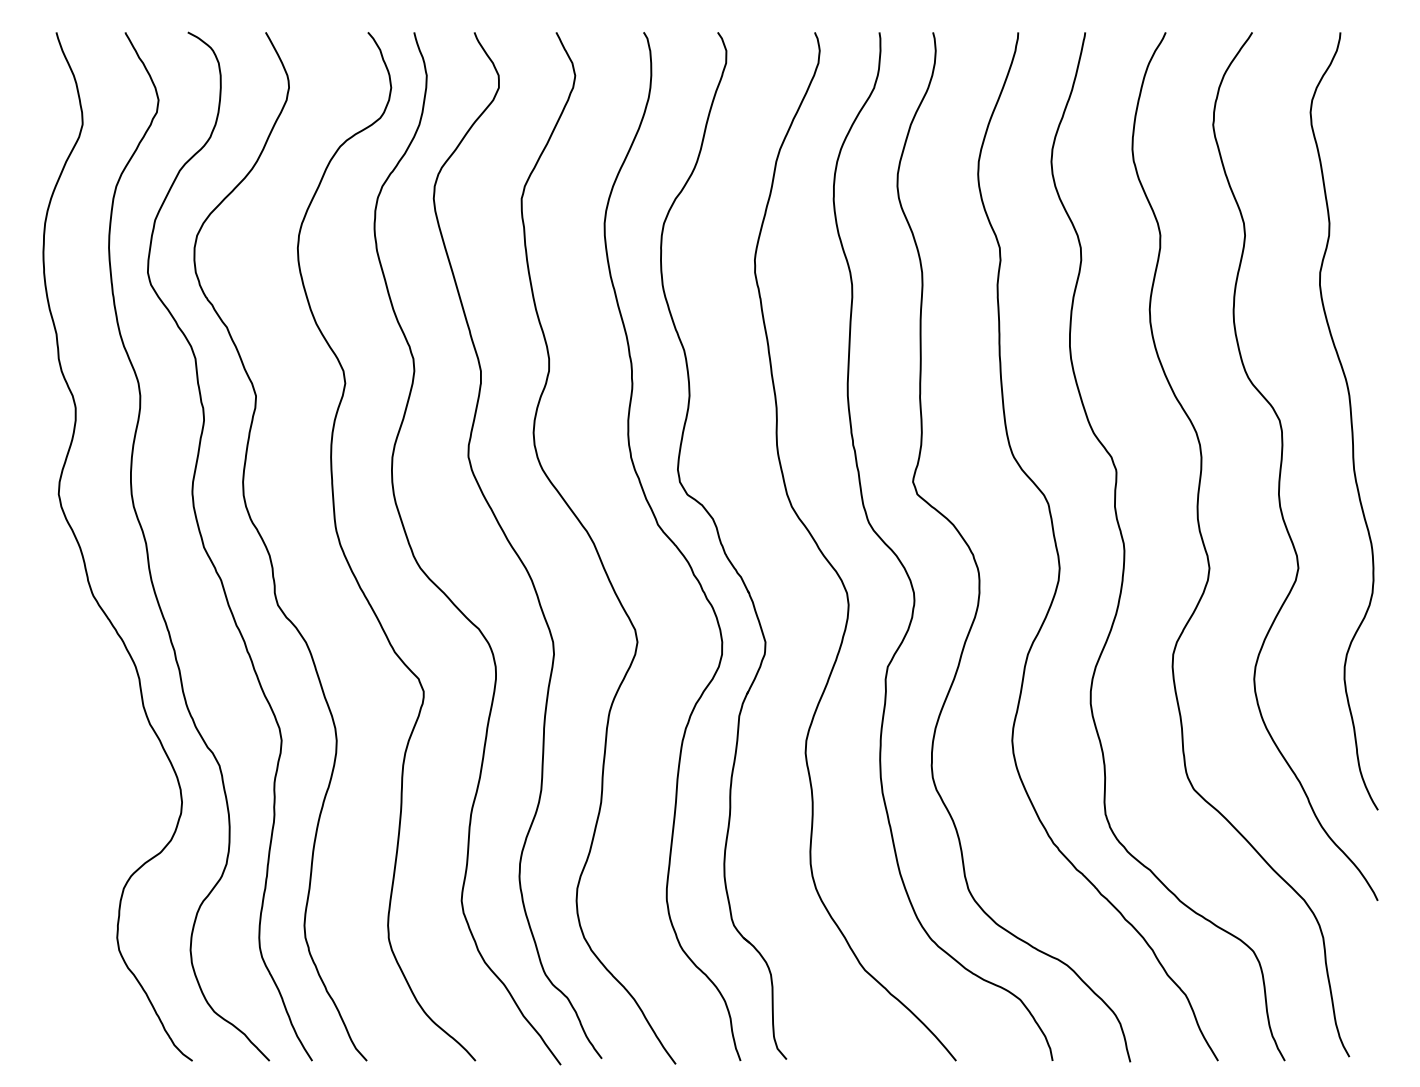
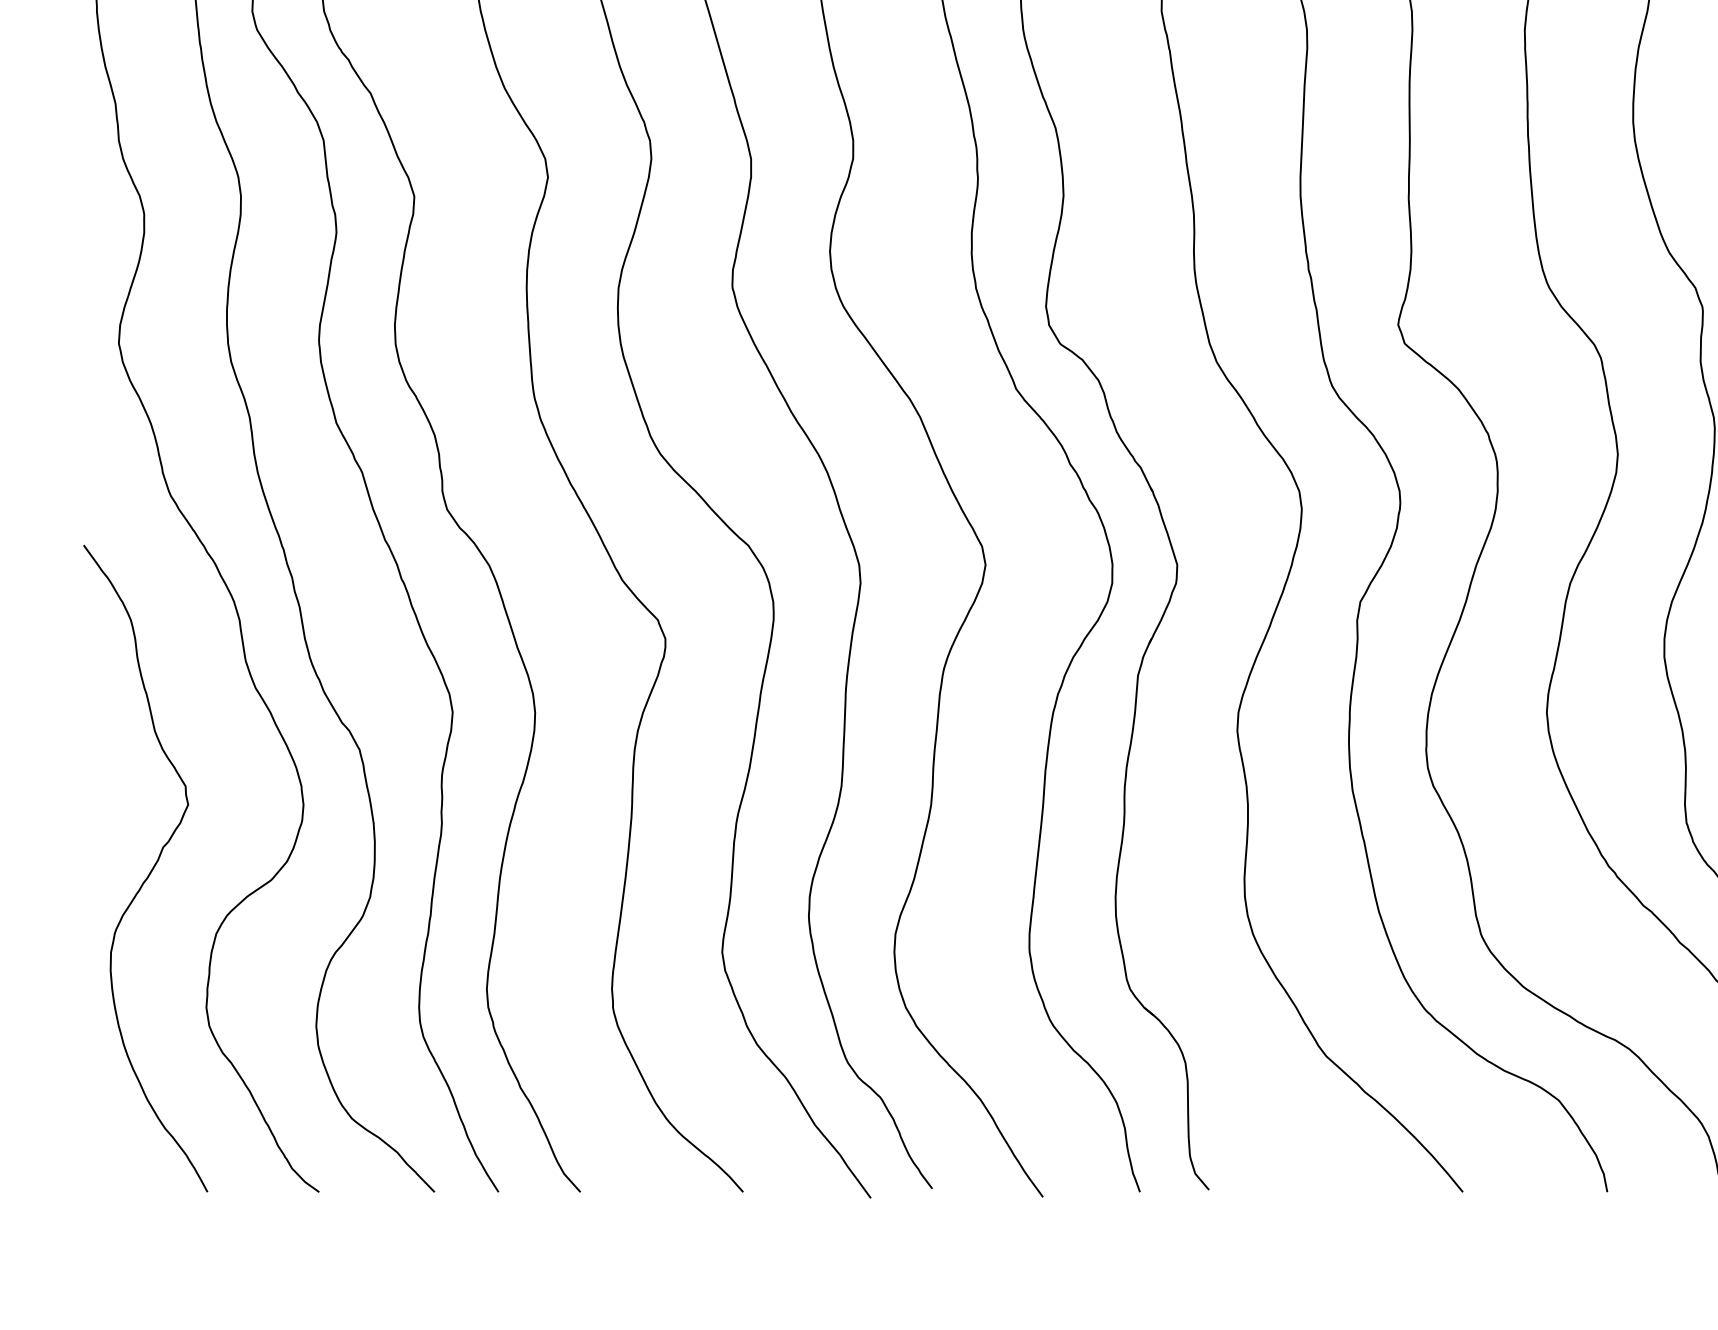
curve: (79, 846) -> (149, 870), added

